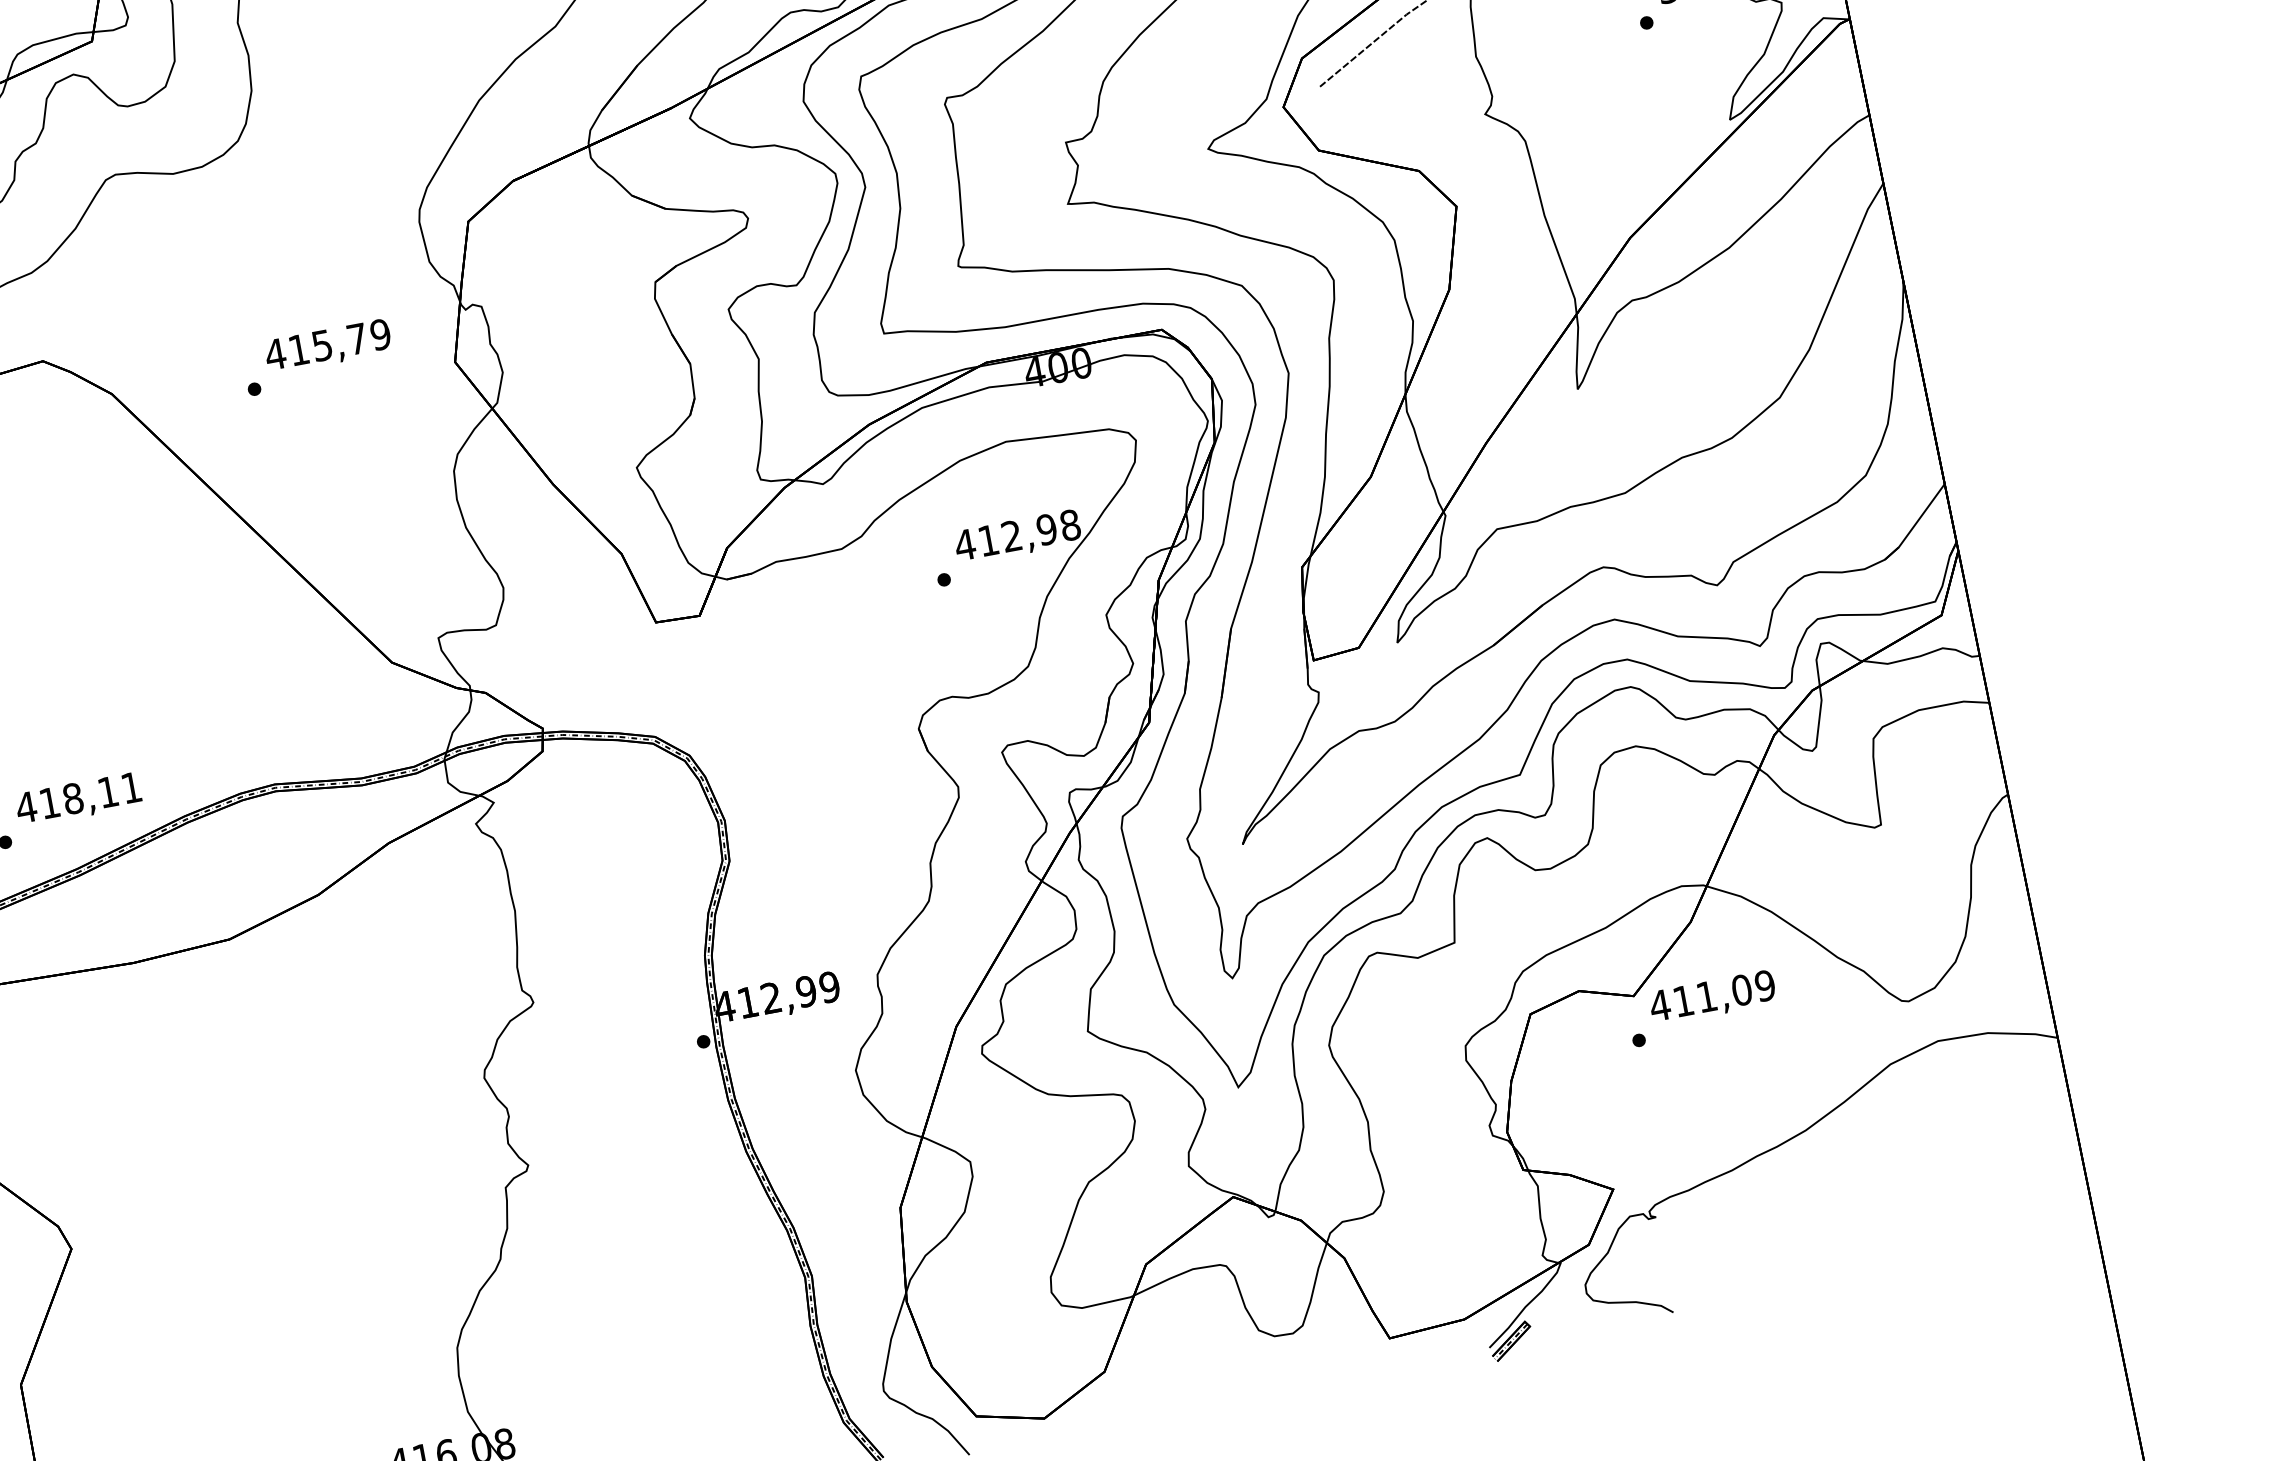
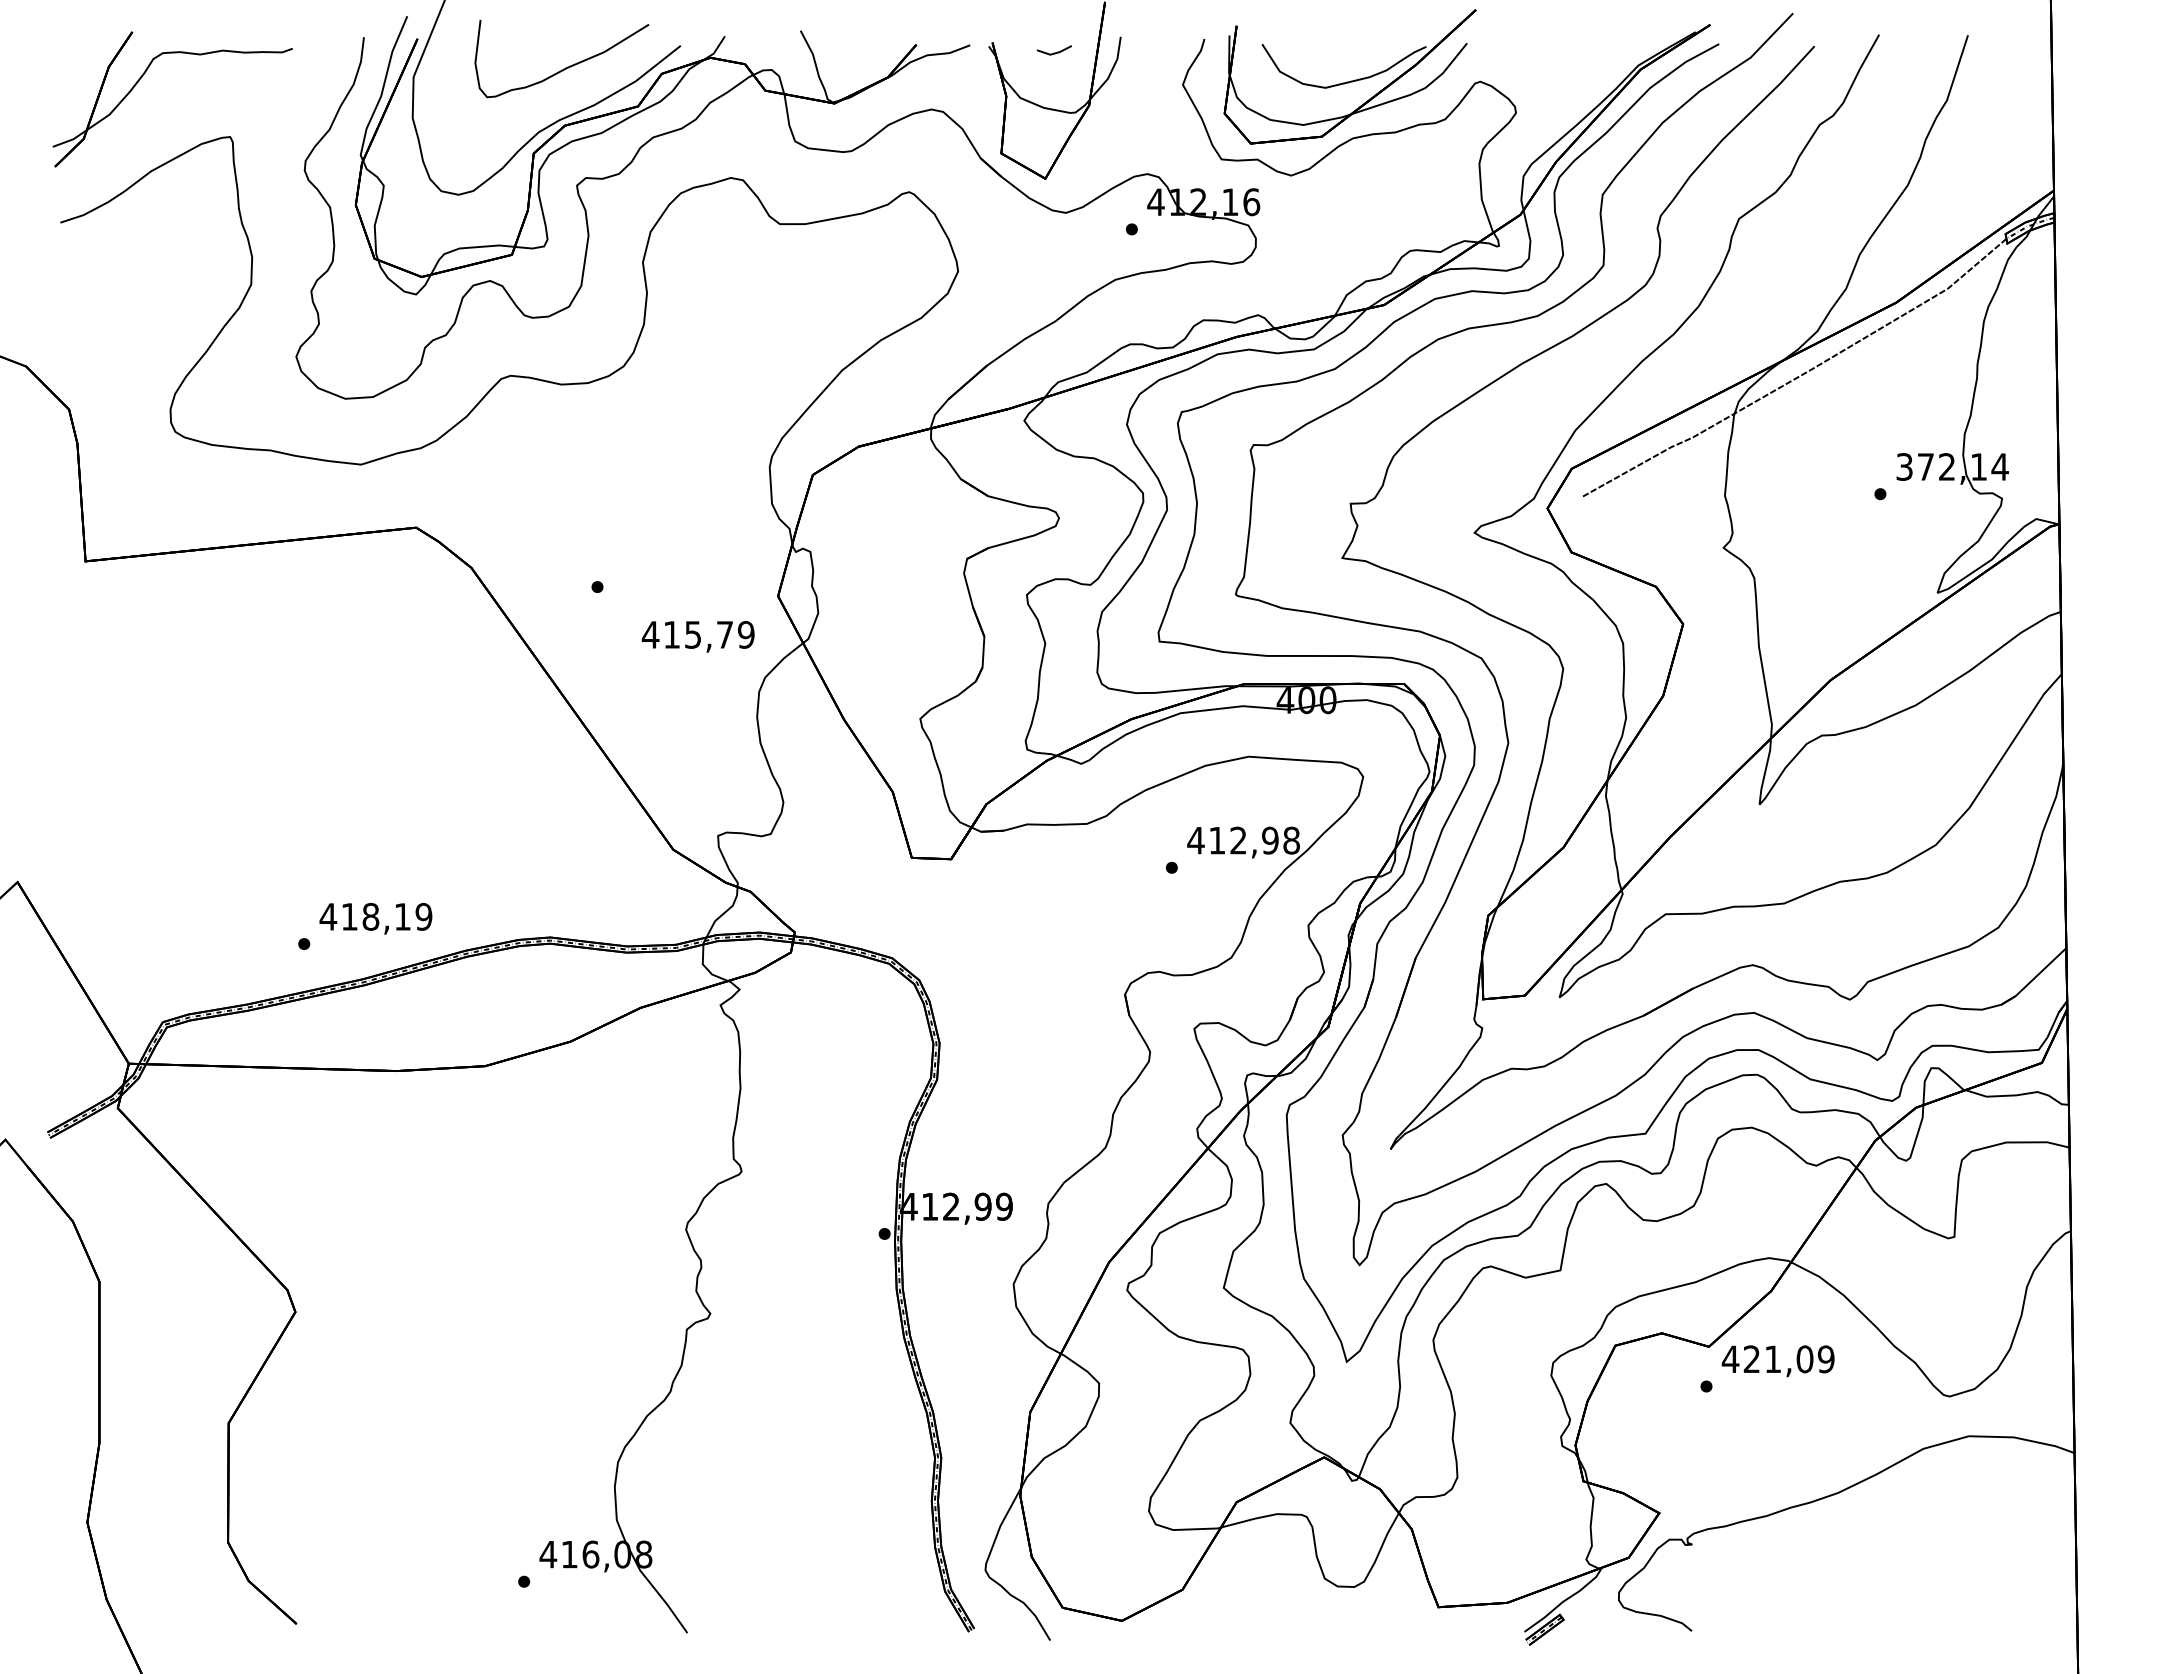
text: (327, 346) -> (697, 636), moved
text: (130, 787) -> (423, 916), 418,11 -> 418,19
text: (1682, 1000) -> (1751, 1358), 411,09 -> 421,09

